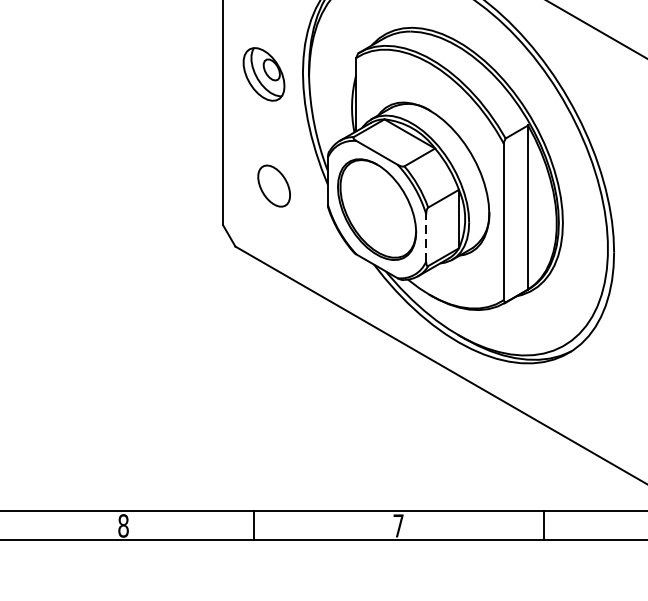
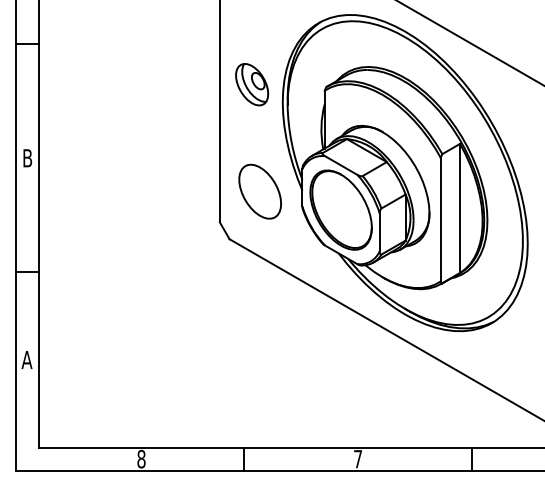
part: (264, 74) -> (252, 84), moved
part: (273, 185) -> (259, 191), size x1.67
line: (425, 238) -> (379, 232), dashed -> solid

